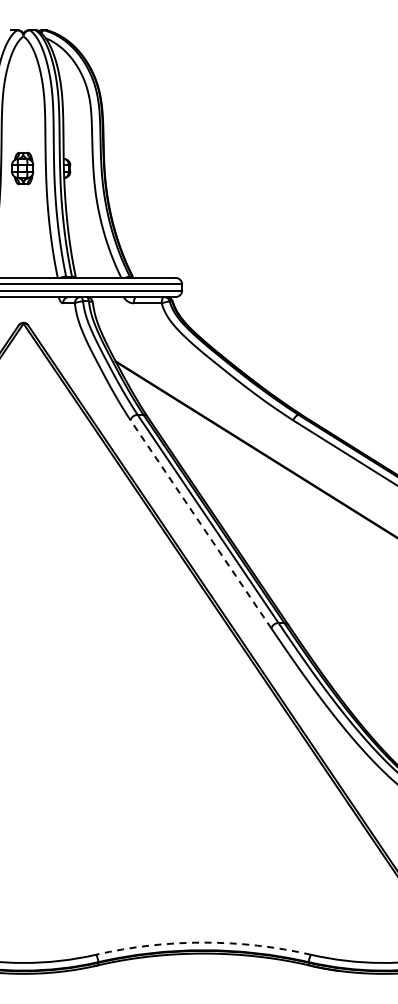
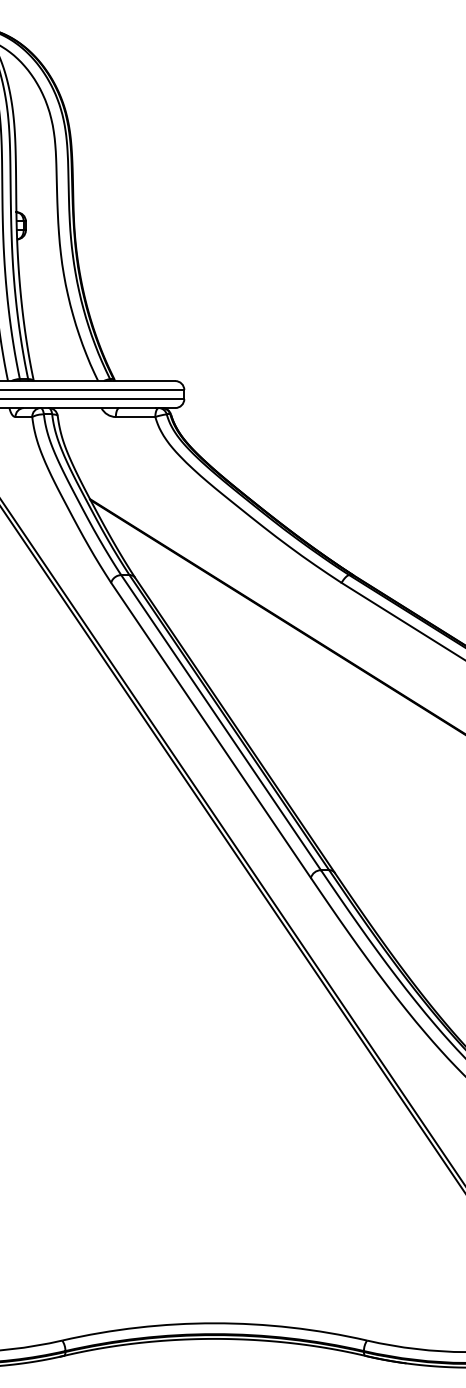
line: (201, 524) -> (211, 730), dashed -> solid
arc: (203, 942) -> (214, 1323), dashed -> solid

